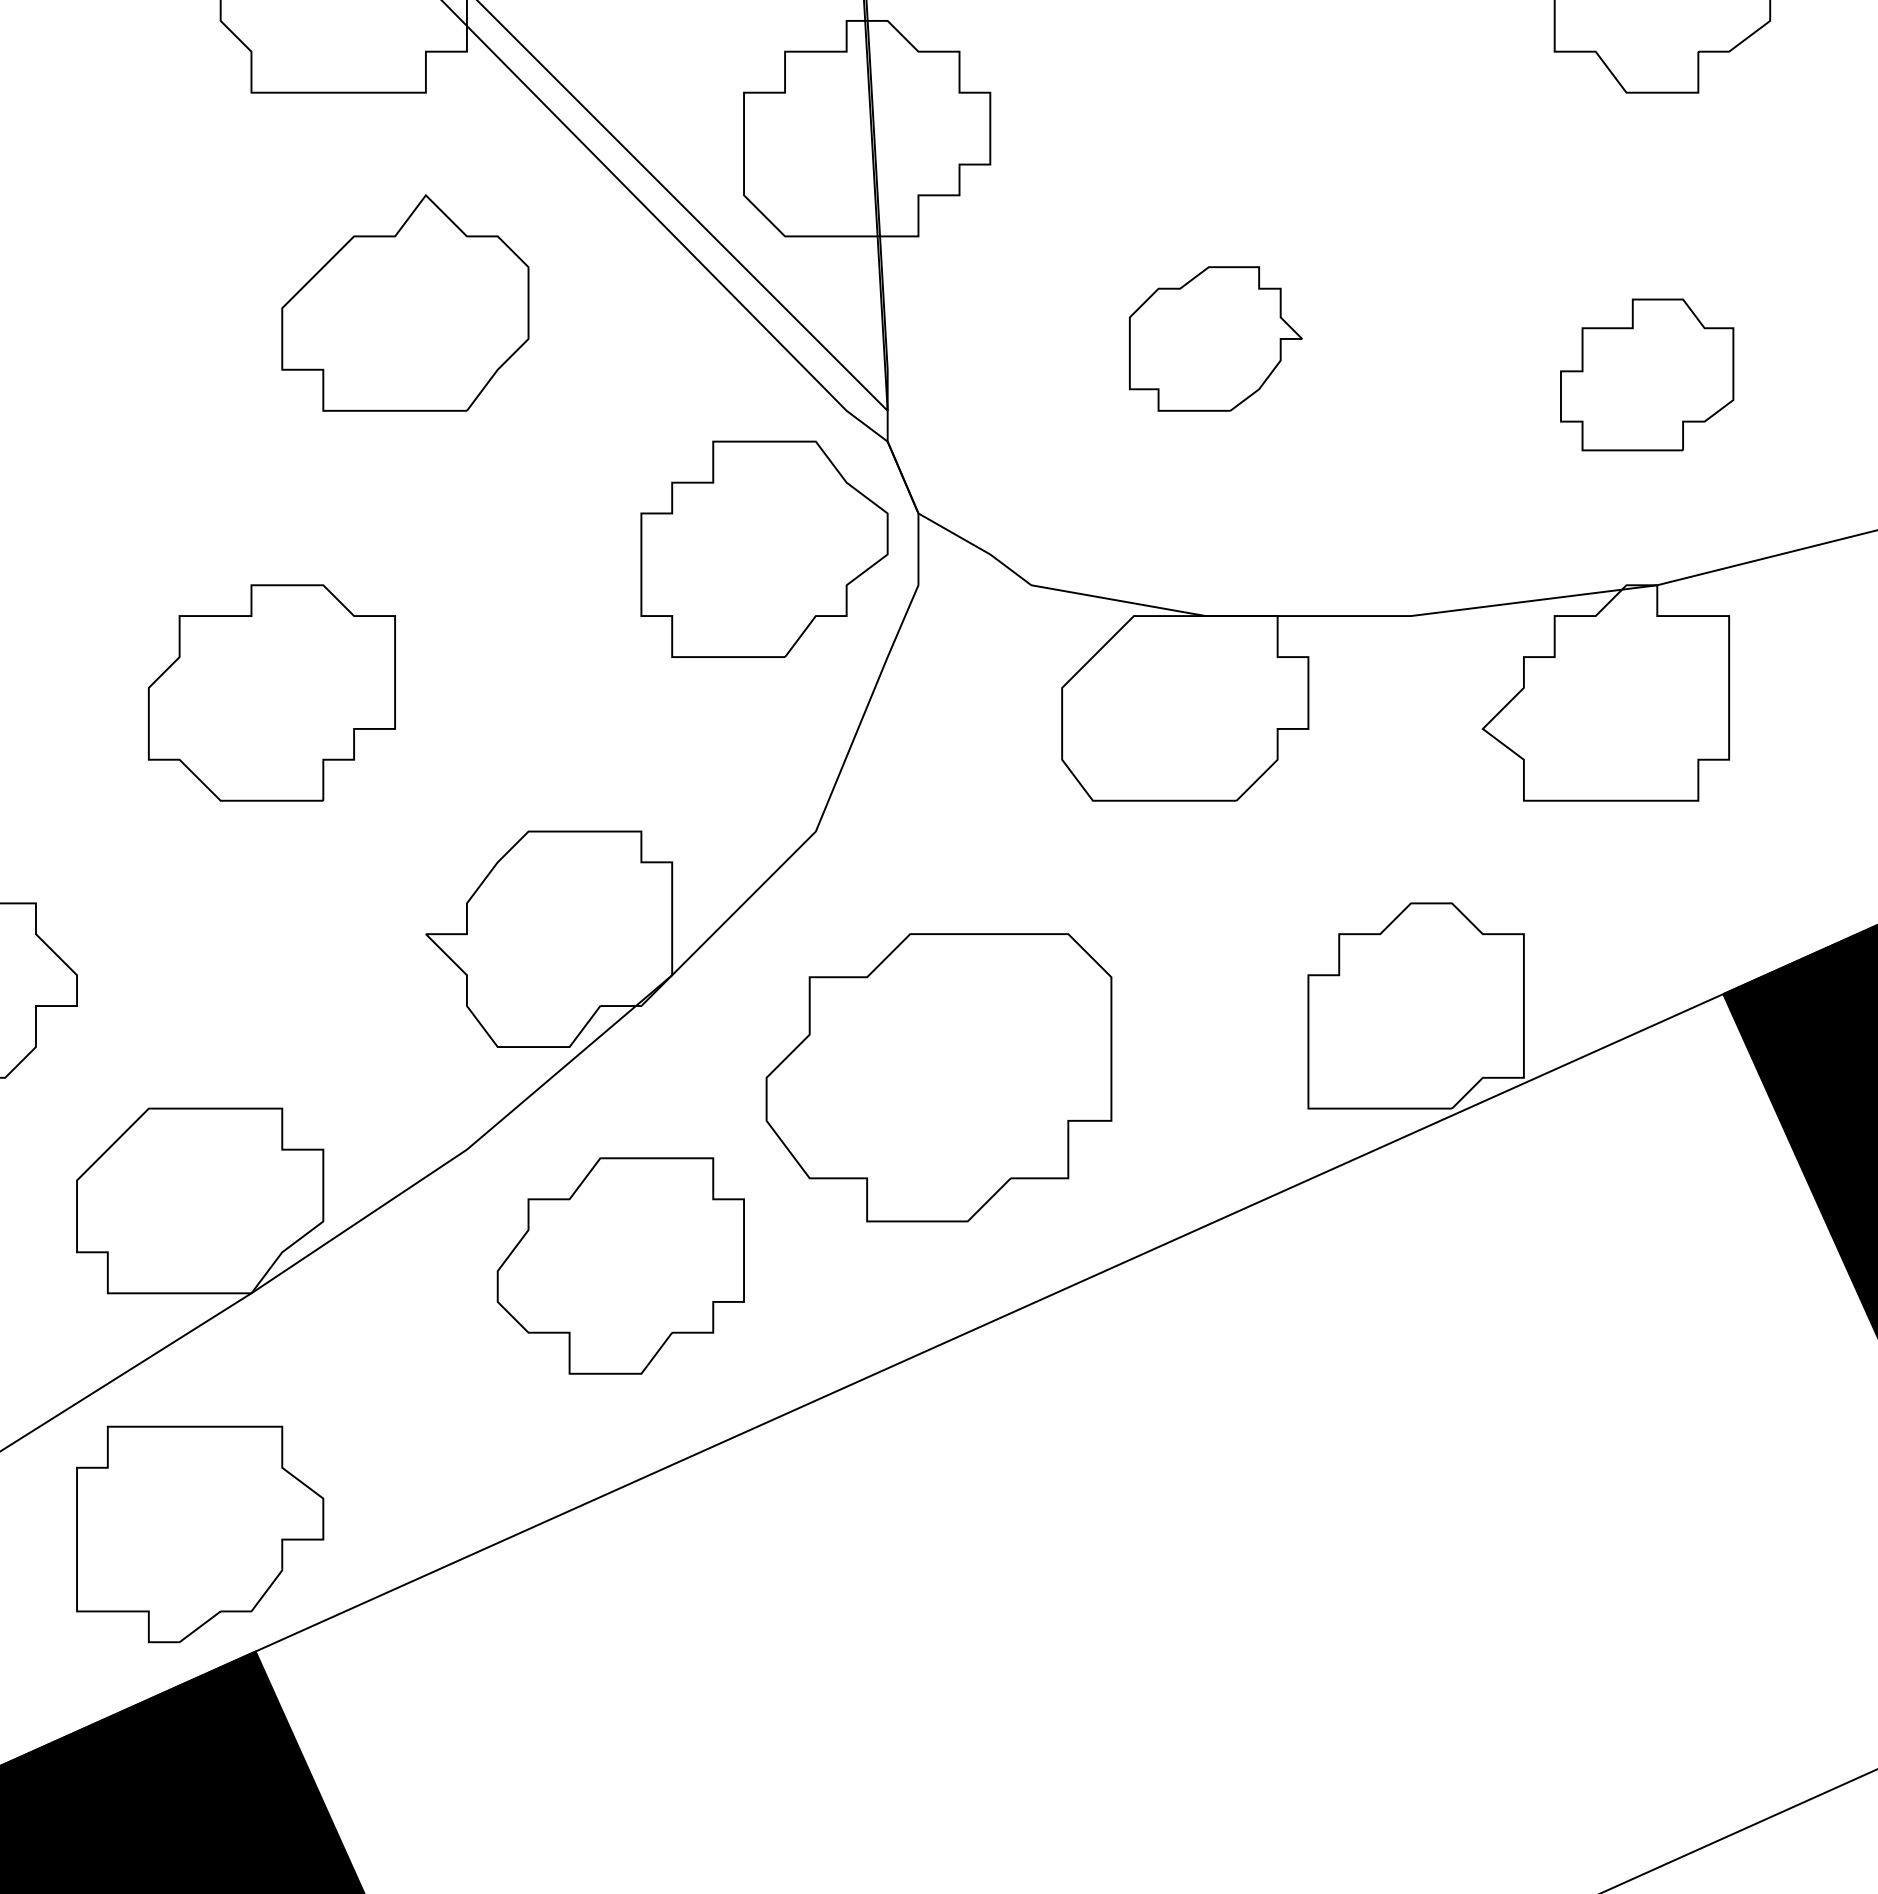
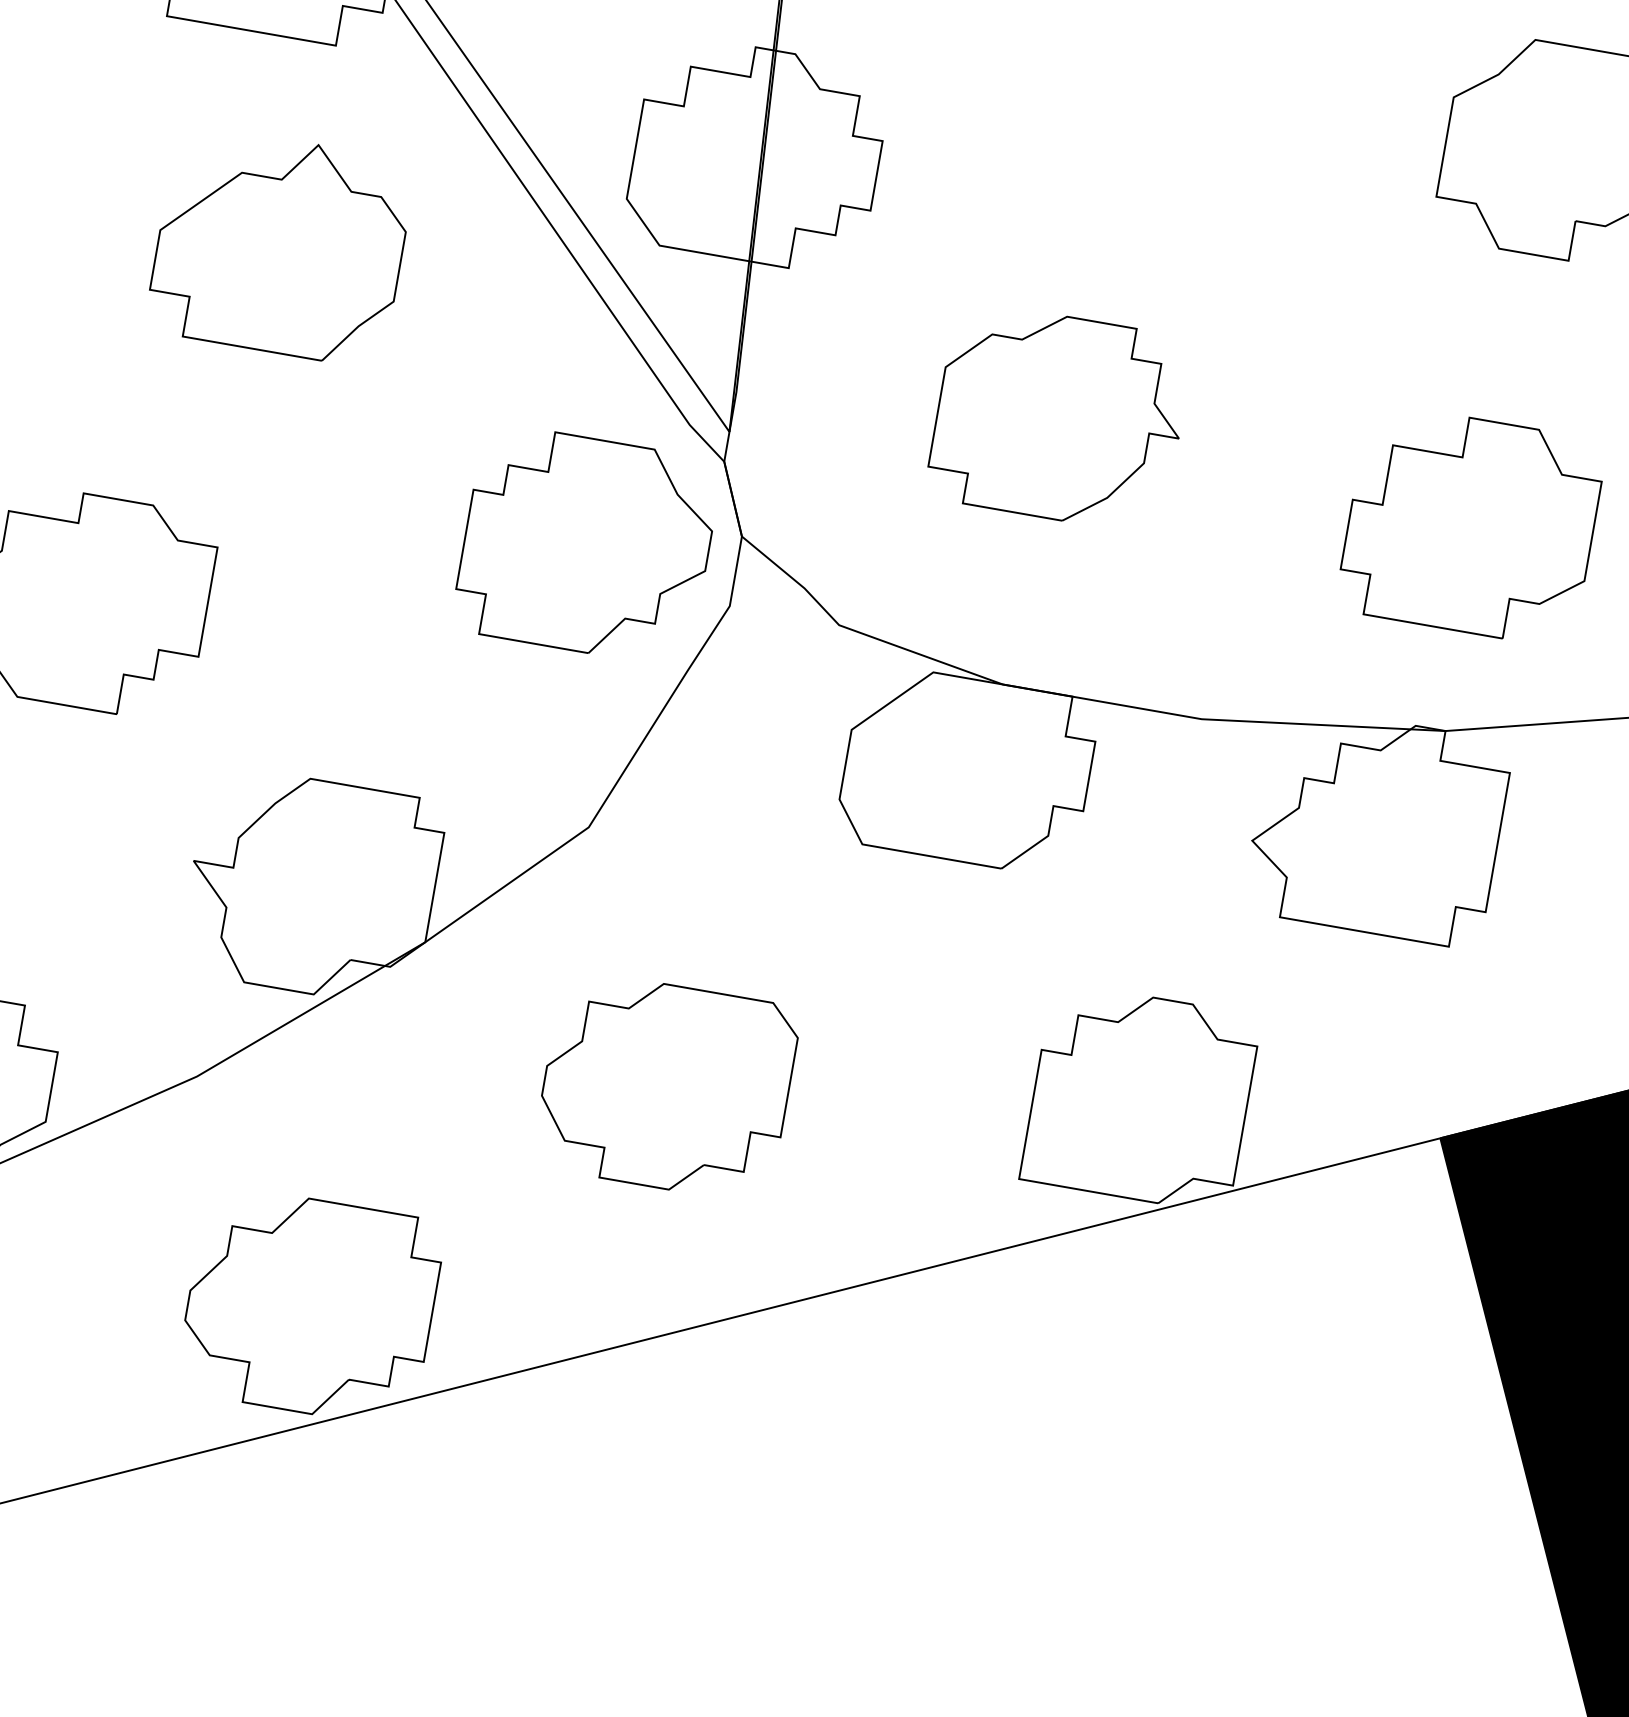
part: (1215, 338) -> (1059, 417), size x1.43
part: (1647, 374) -> (1471, 525), size x1.43
part: (938, 1077) -> (666, 1086), size x0.71
part: (620, 1265) -> (310, 1305), moved

